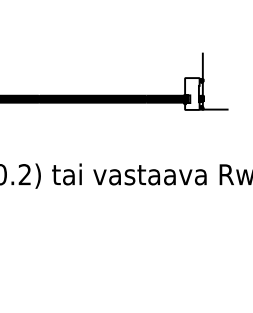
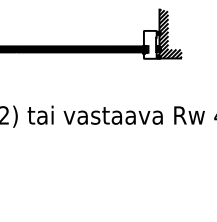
hatch: (215, 81) -> (170, 33), added

